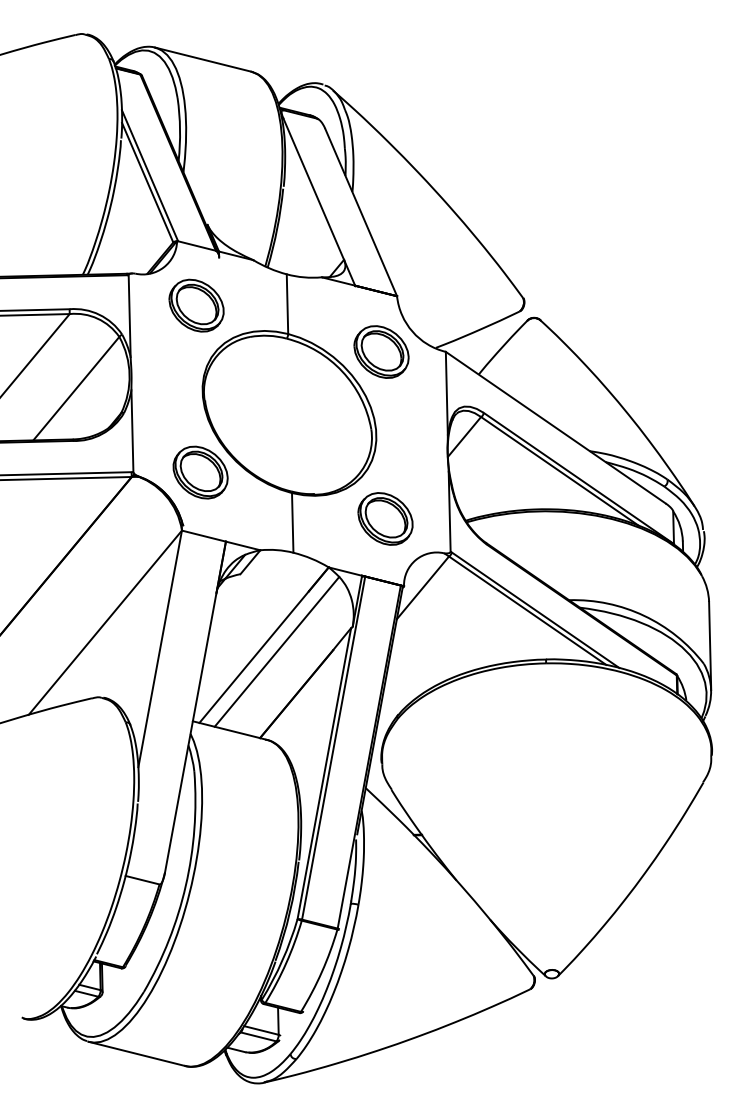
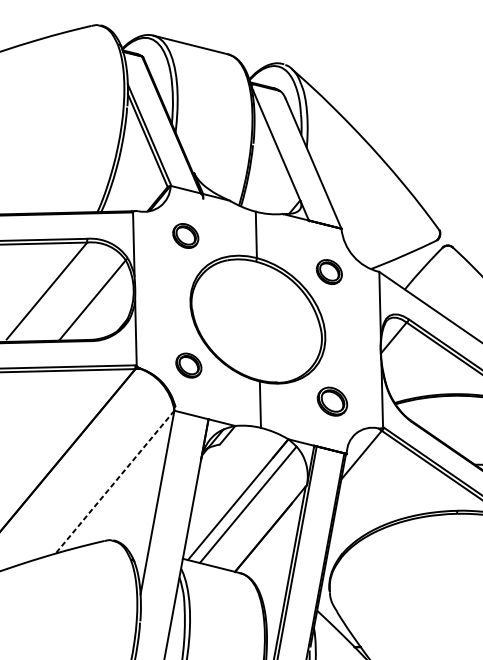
part: (196, 305) -> (185, 235), size x0.6
part: (381, 351) -> (329, 271), size x0.6
part: (200, 472) -> (188, 365), size x0.6
part: (385, 518) -> (332, 401), size x0.7
line: (105, 622) -> (115, 482), solid -> dashed

